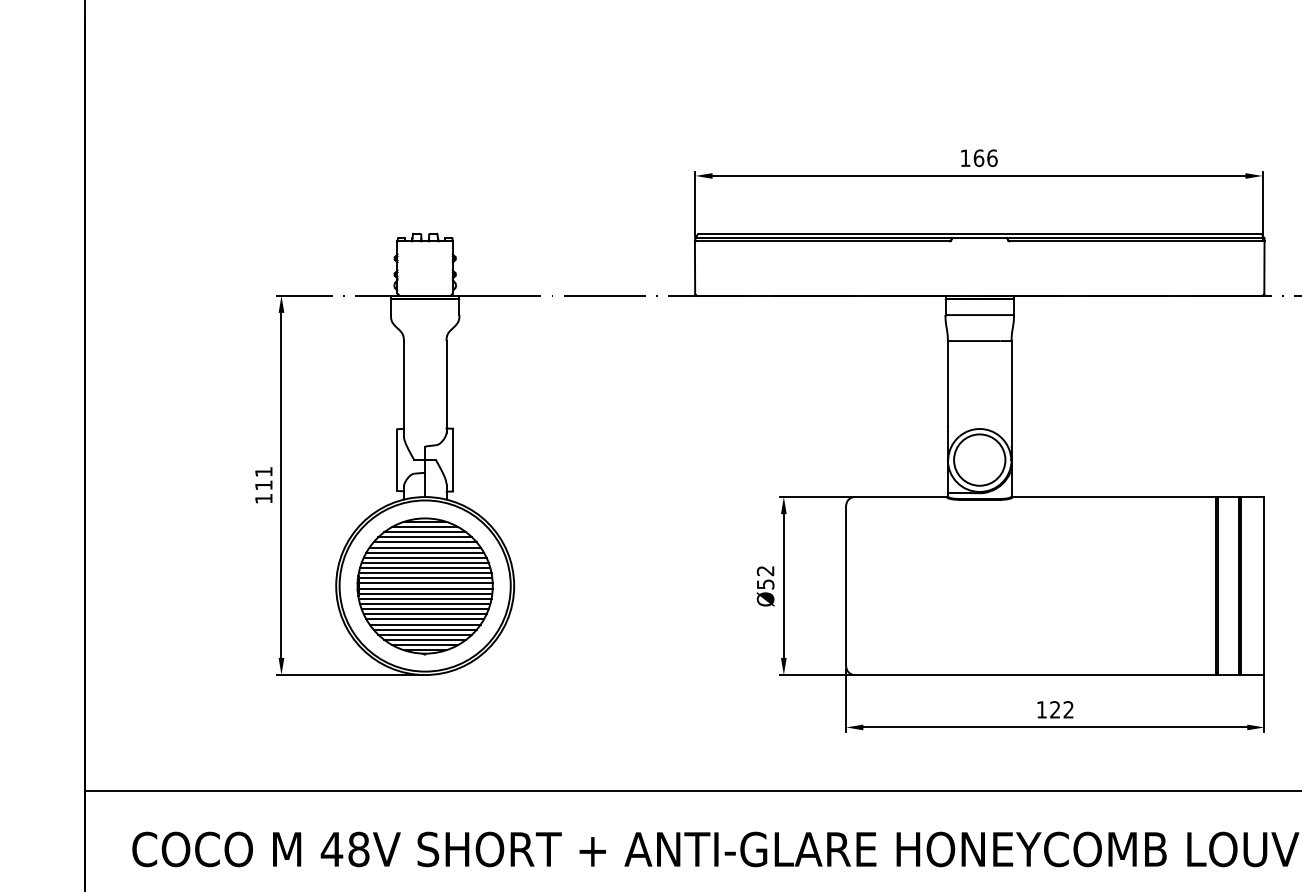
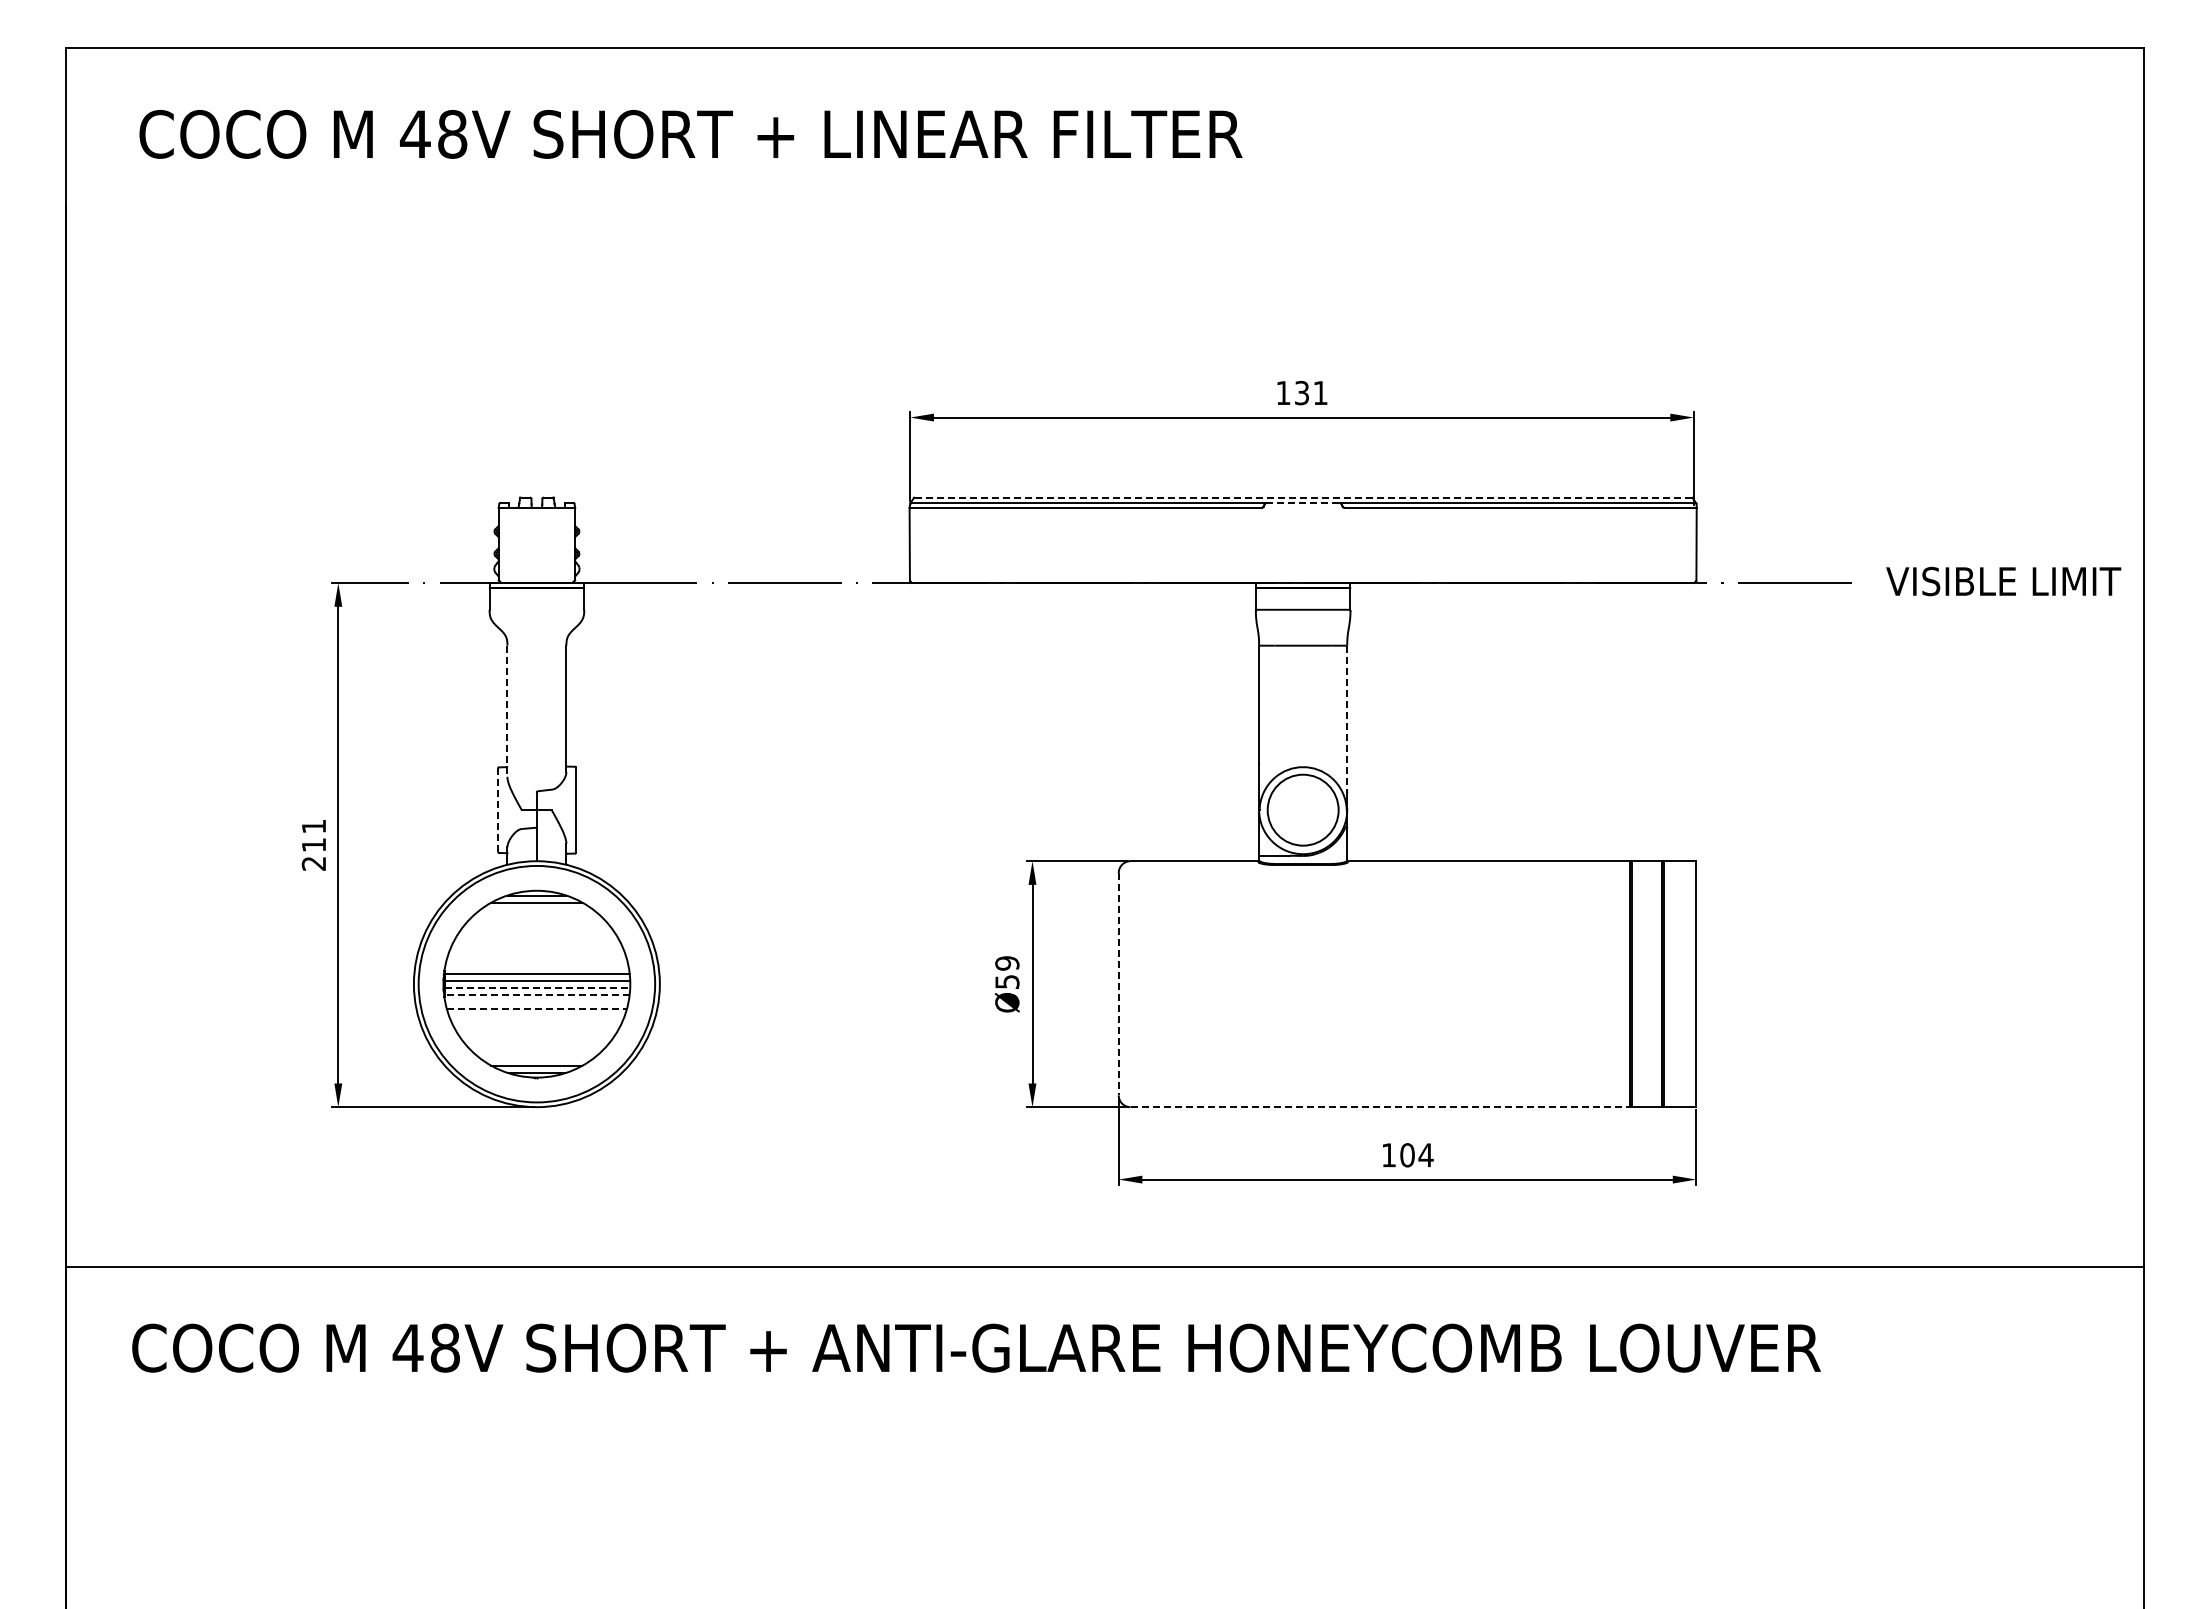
text: (985, 157) -> (1311, 392), 166 -> 131
line: (979, 233) -> (1302, 497), solid -> dashed
line: (979, 238) -> (1303, 503), solid -> dashed
line: (403, 388) -> (507, 711), solid -> dashed
line: (1011, 393) -> (1347, 718), solid -> dashed
line: (397, 459) -> (498, 809), solid -> dashed
text: (263, 498) -> (313, 863), 111 -> 211
line: (424, 531) -> (536, 909), removed
line: (424, 537) -> (536, 916), removed
line: (424, 542) -> (536, 923), removed
line: (424, 547) -> (536, 930), removed
line: (424, 552) -> (536, 938), removed
line: (424, 558) -> (536, 945), removed
line: (424, 563) -> (536, 952), removed
line: (424, 568) -> (536, 959), removed
text: (765, 571) -> (1007, 963), Ø52 -> Ø59
line: (424, 573) -> (536, 966), removed
line: (846, 586) -> (1118, 984), solid -> dashed
line: (425, 588) -> (537, 987), solid -> dashed
line: (424, 593) -> (536, 994), solid -> dashed
line: (424, 598) -> (536, 1001), removed
line: (425, 604) -> (537, 1009), solid -> dashed
line: (424, 609) -> (536, 1016), removed
line: (424, 614) -> (536, 1023), removed
line: (424, 619) -> (536, 1030), removed
line: (424, 624) -> (536, 1037), removed
line: (424, 629) -> (536, 1044), removed
line: (424, 634) -> (536, 1051), removed
line: (424, 639) -> (536, 1058), removed
line: (1035, 675) -> (1380, 1107), solid -> dashed
text: (1061, 710) -> (1416, 1155), 122 -> 104

